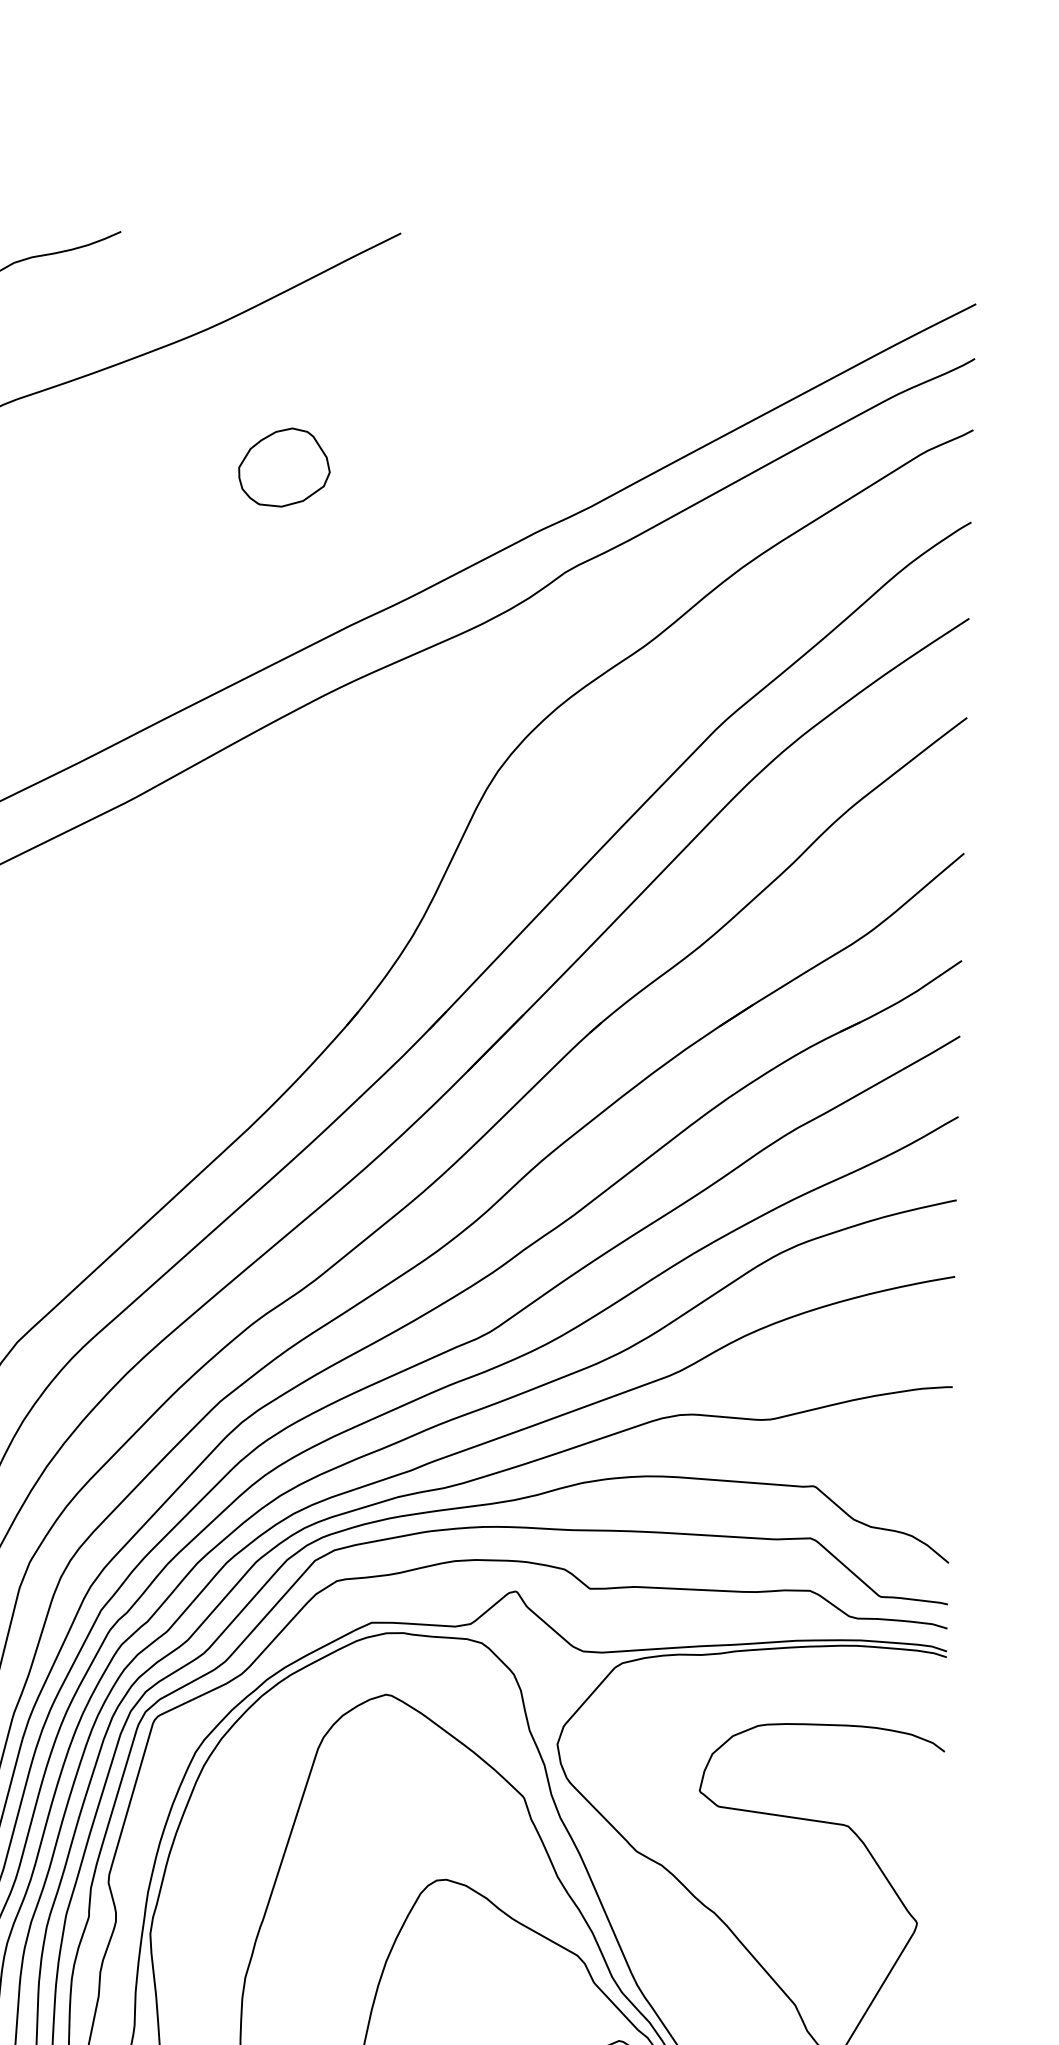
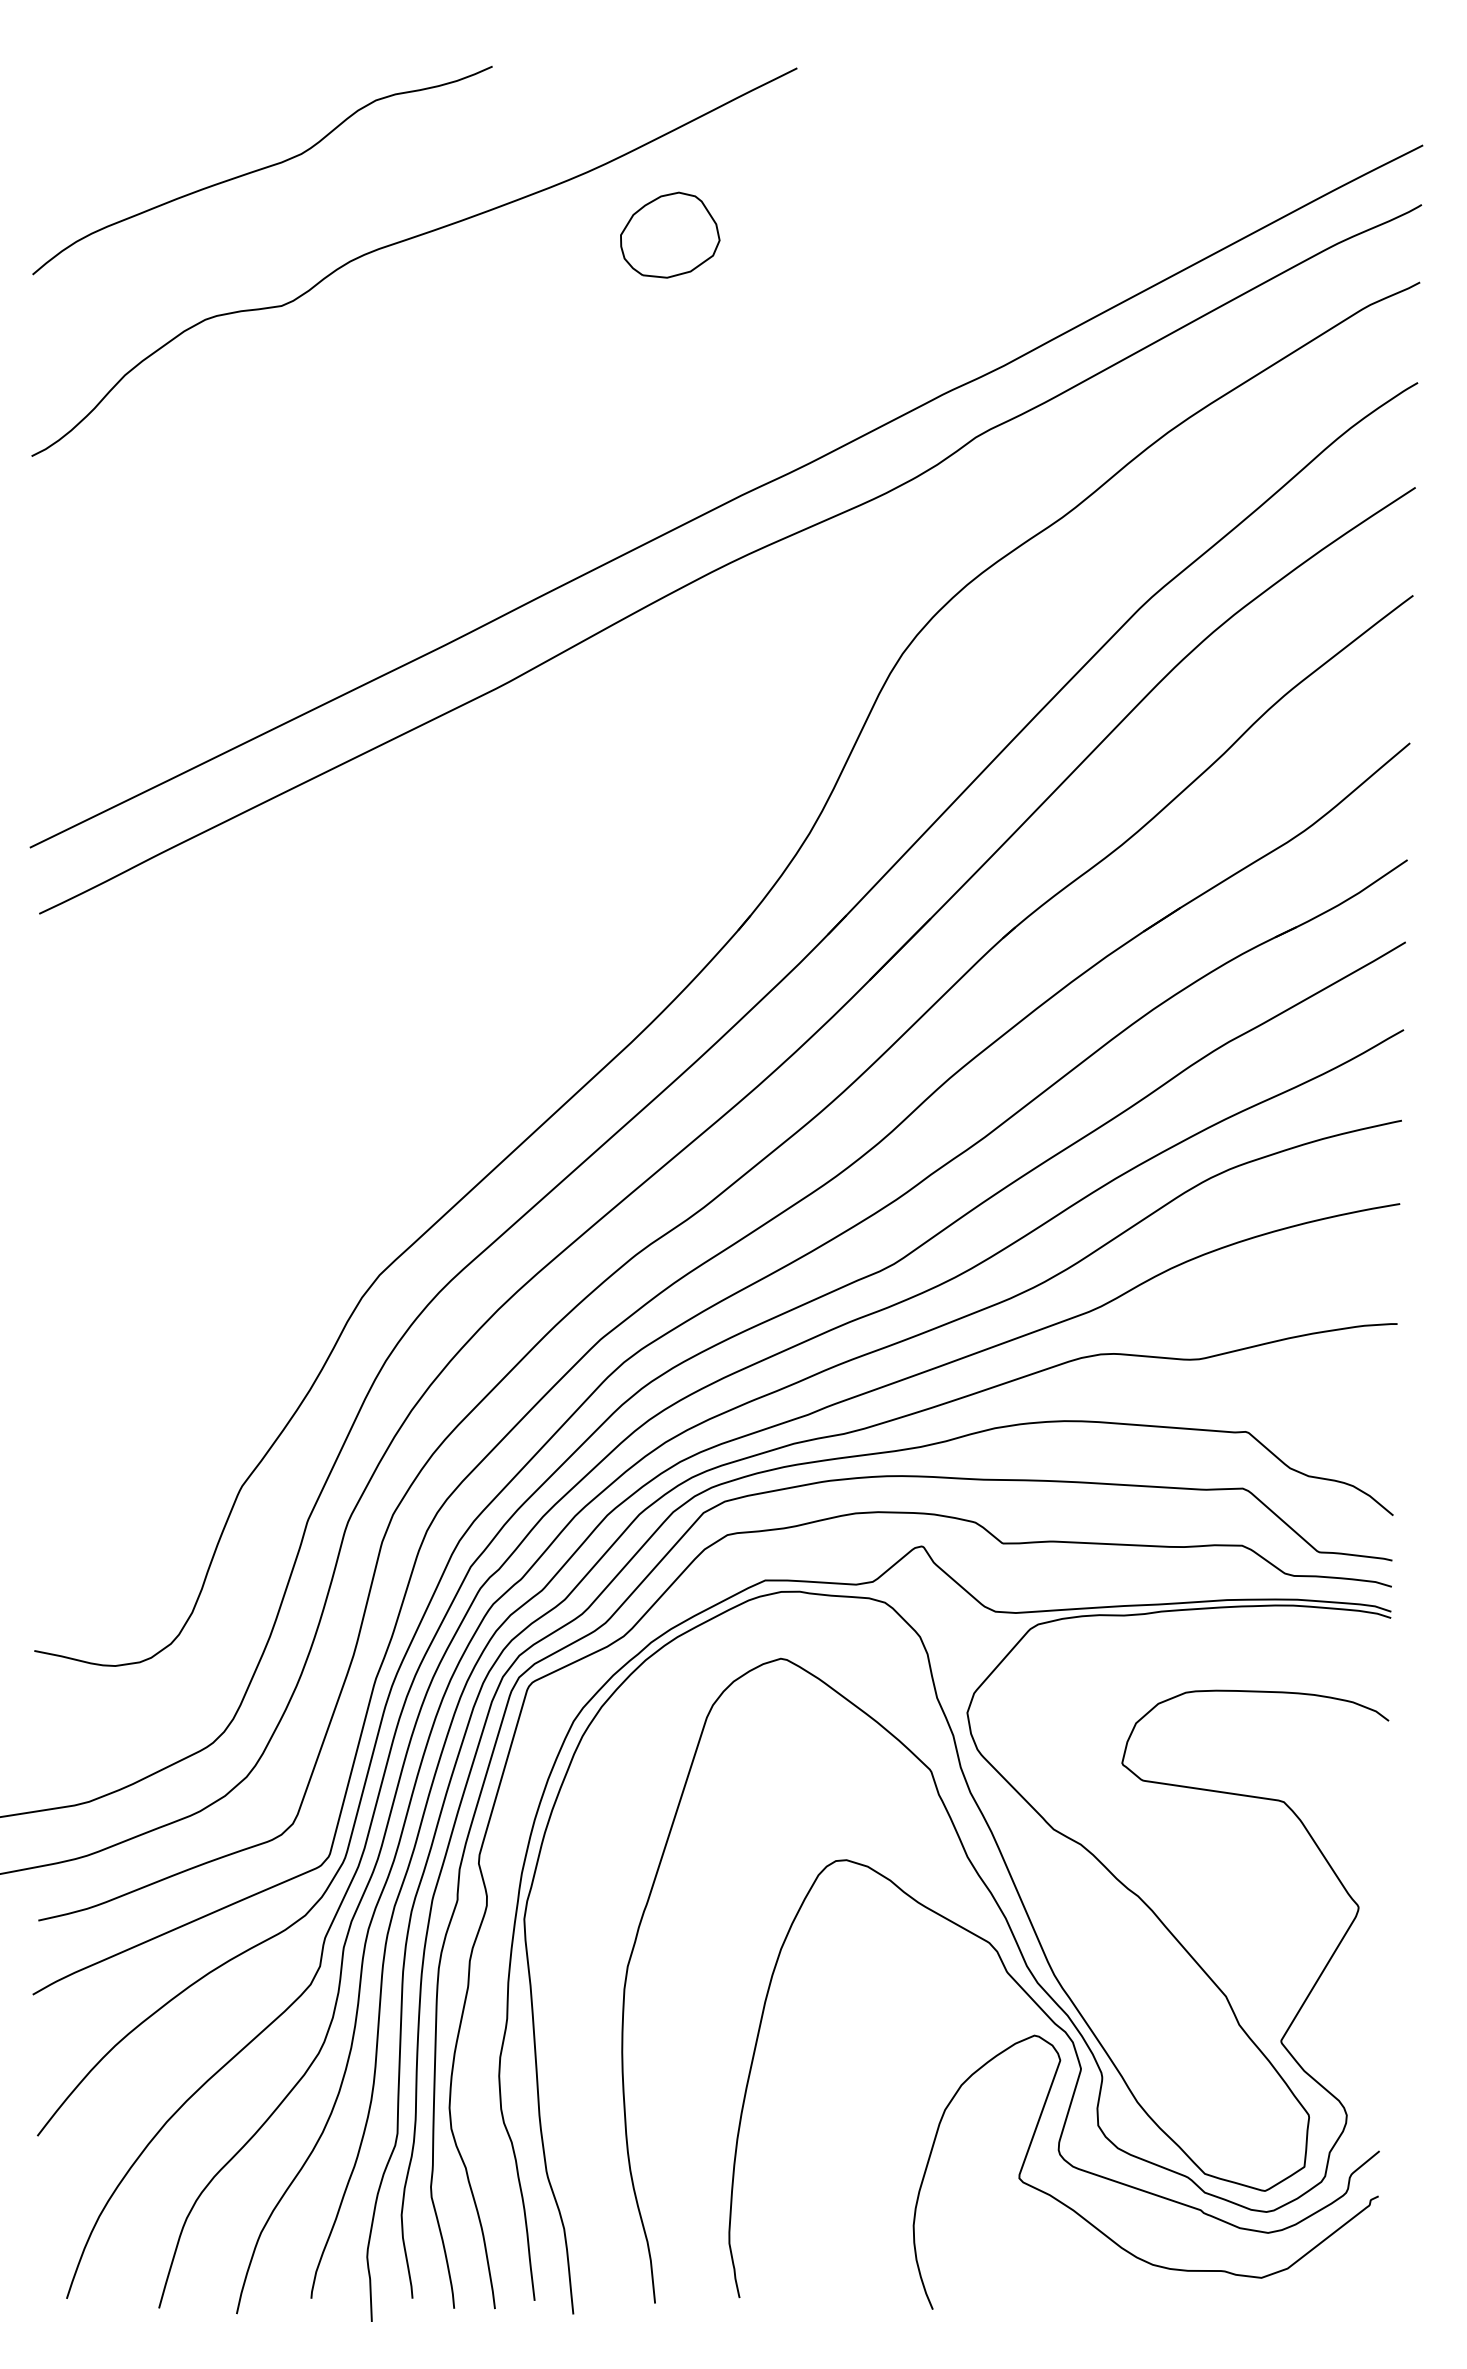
part: (284, 466) -> (670, 234), moved

